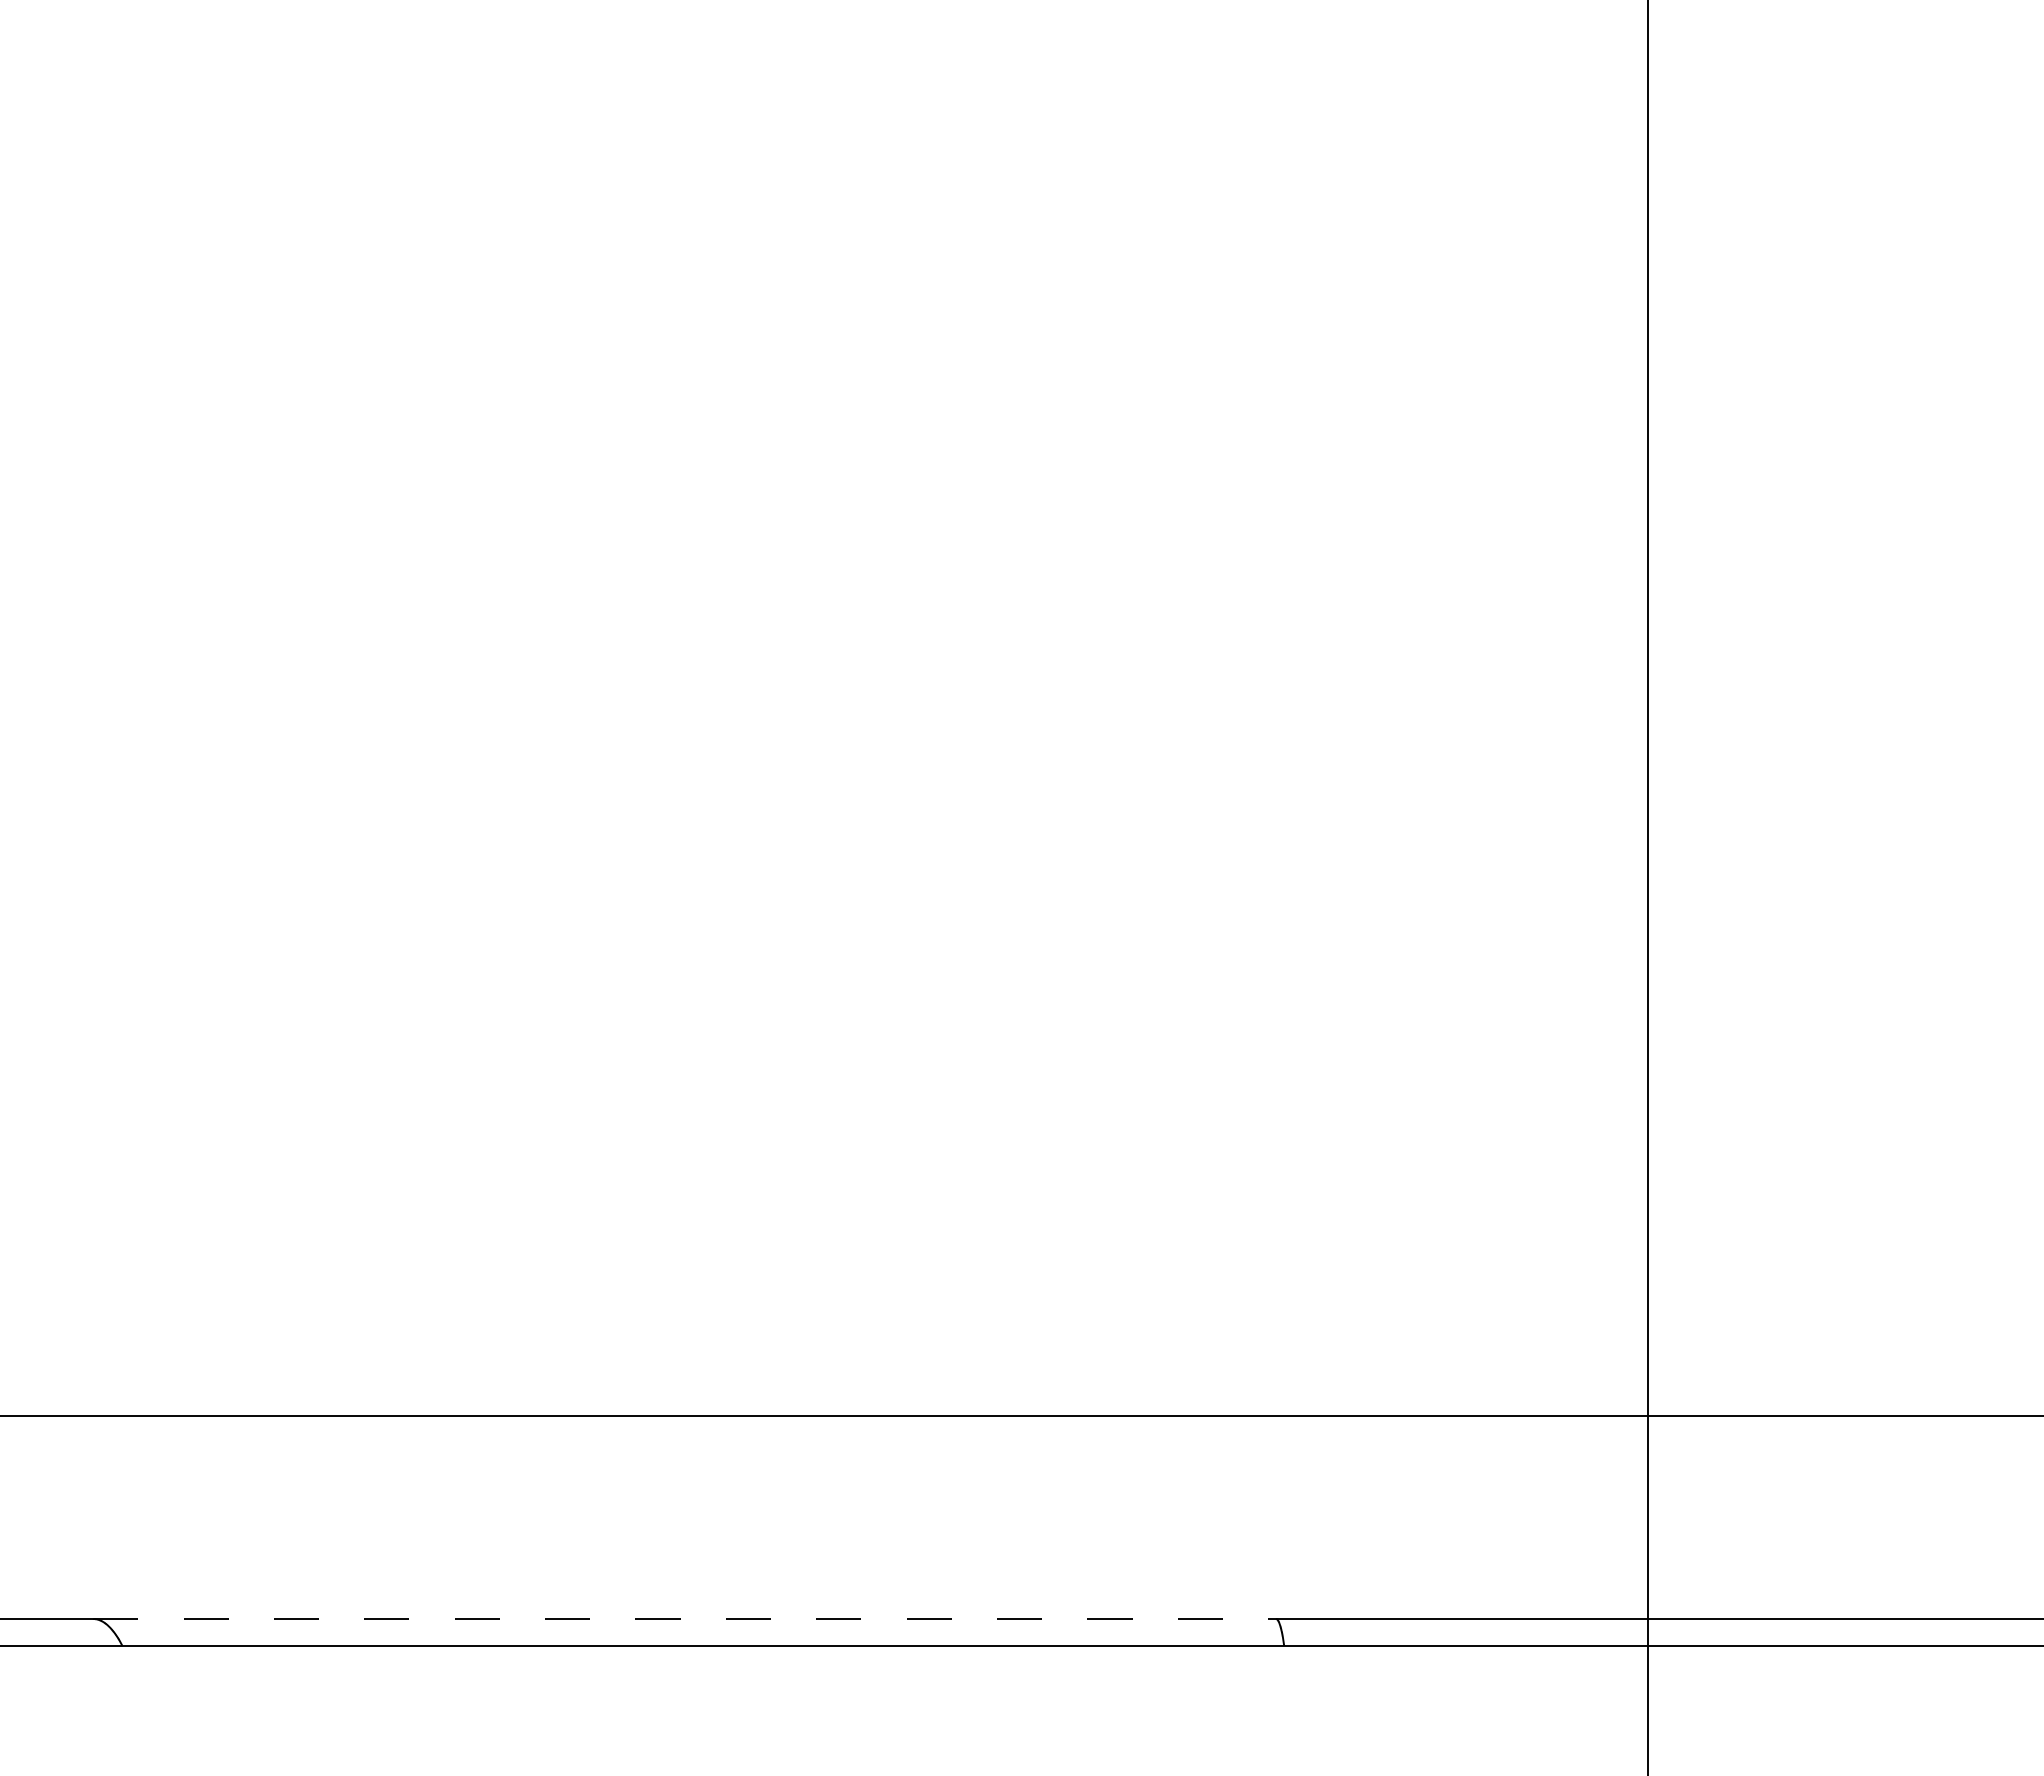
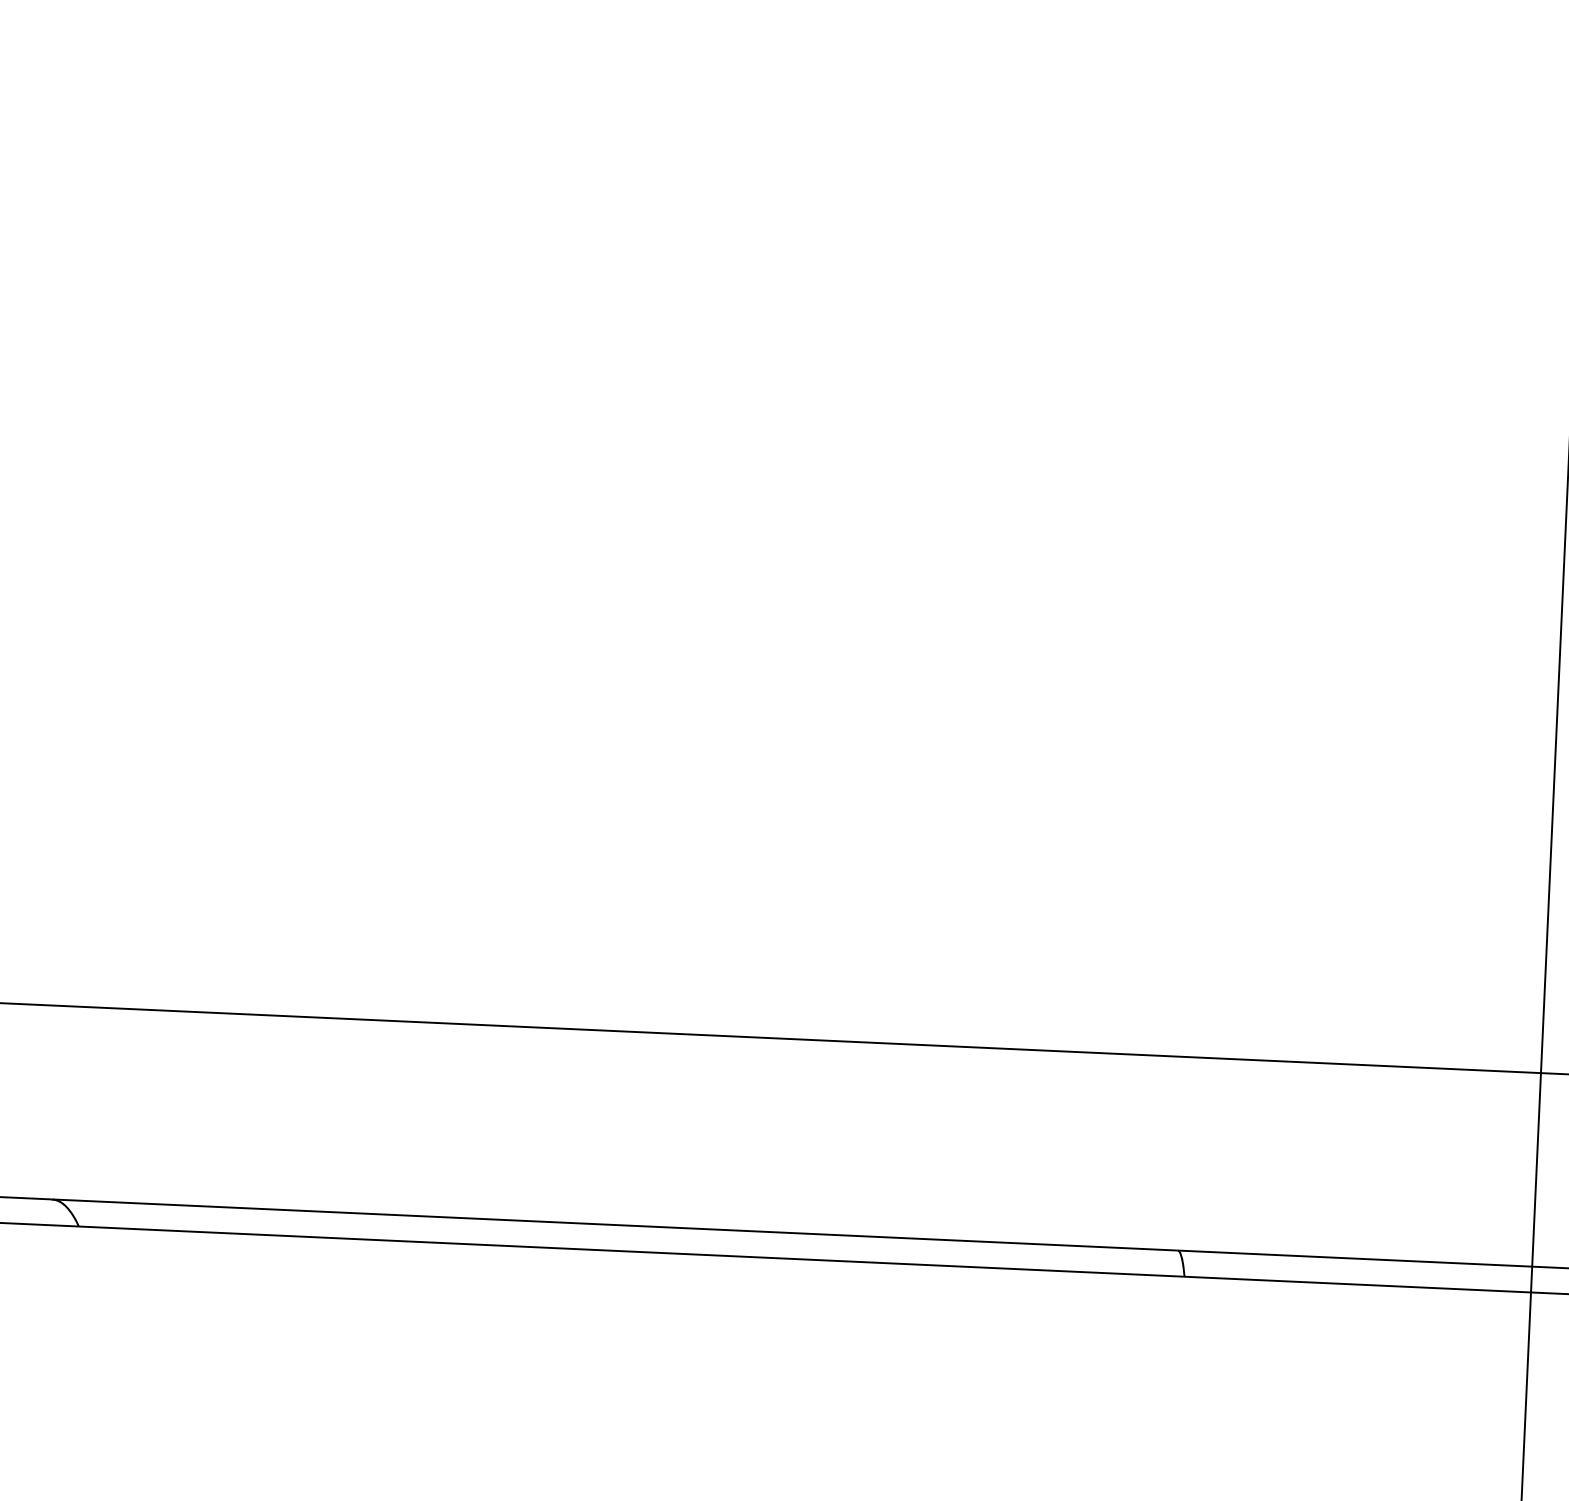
line: (685, 1618) -> (615, 1224), dashed -> solid

